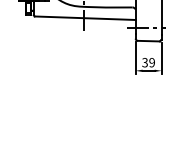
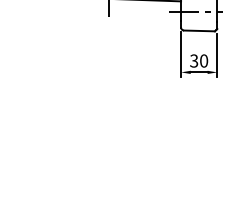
text: (151, 62) -> (203, 60), 39 -> 30

